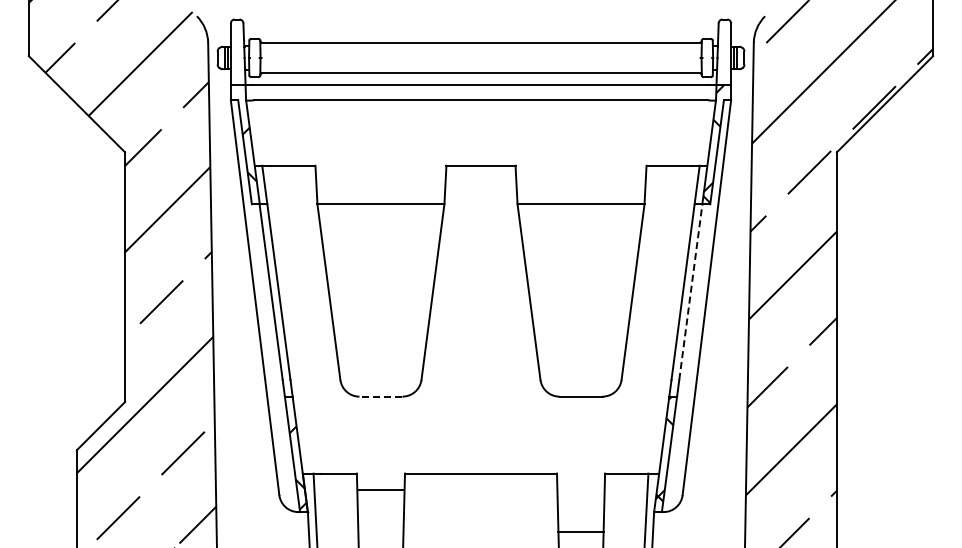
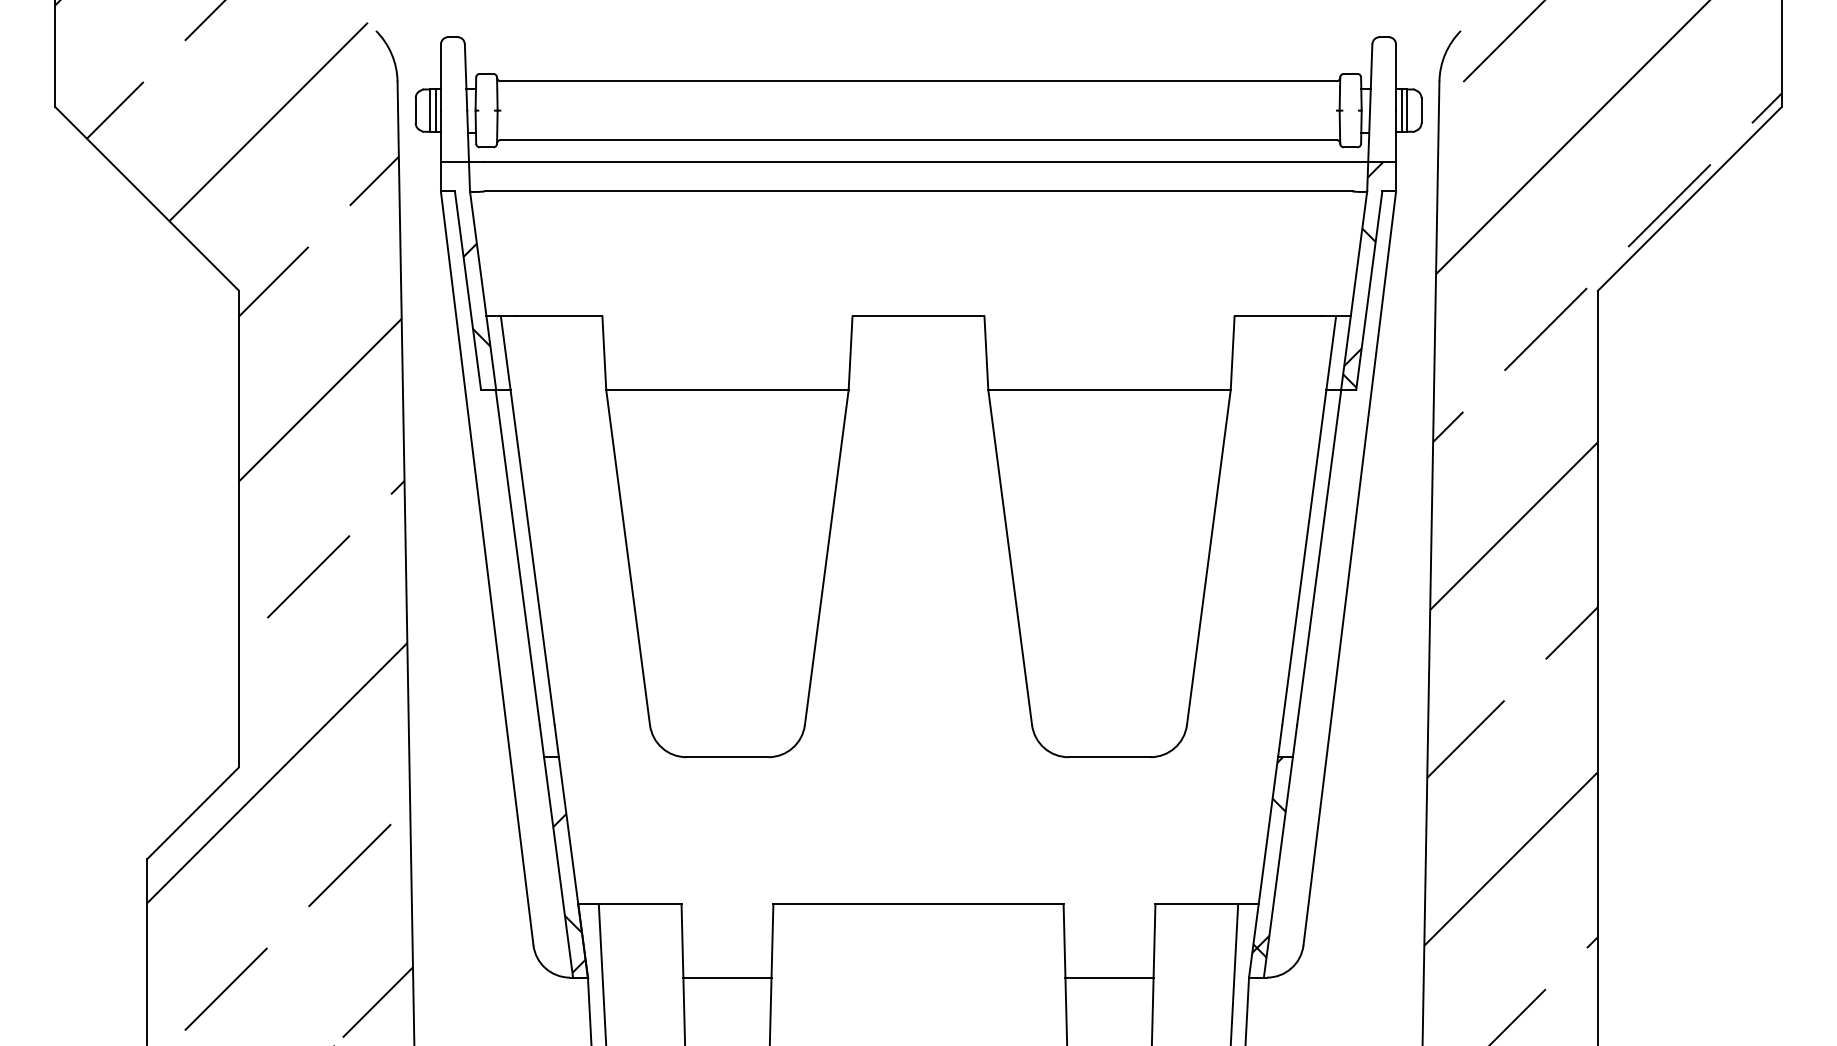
line: (690, 292) -> (1318, 558), dashed -> solid
line: (380, 396) -> (726, 756), dashed -> solid
line: (380, 490) -> (726, 978), moved
line: (580, 532) -> (1108, 978), moved

